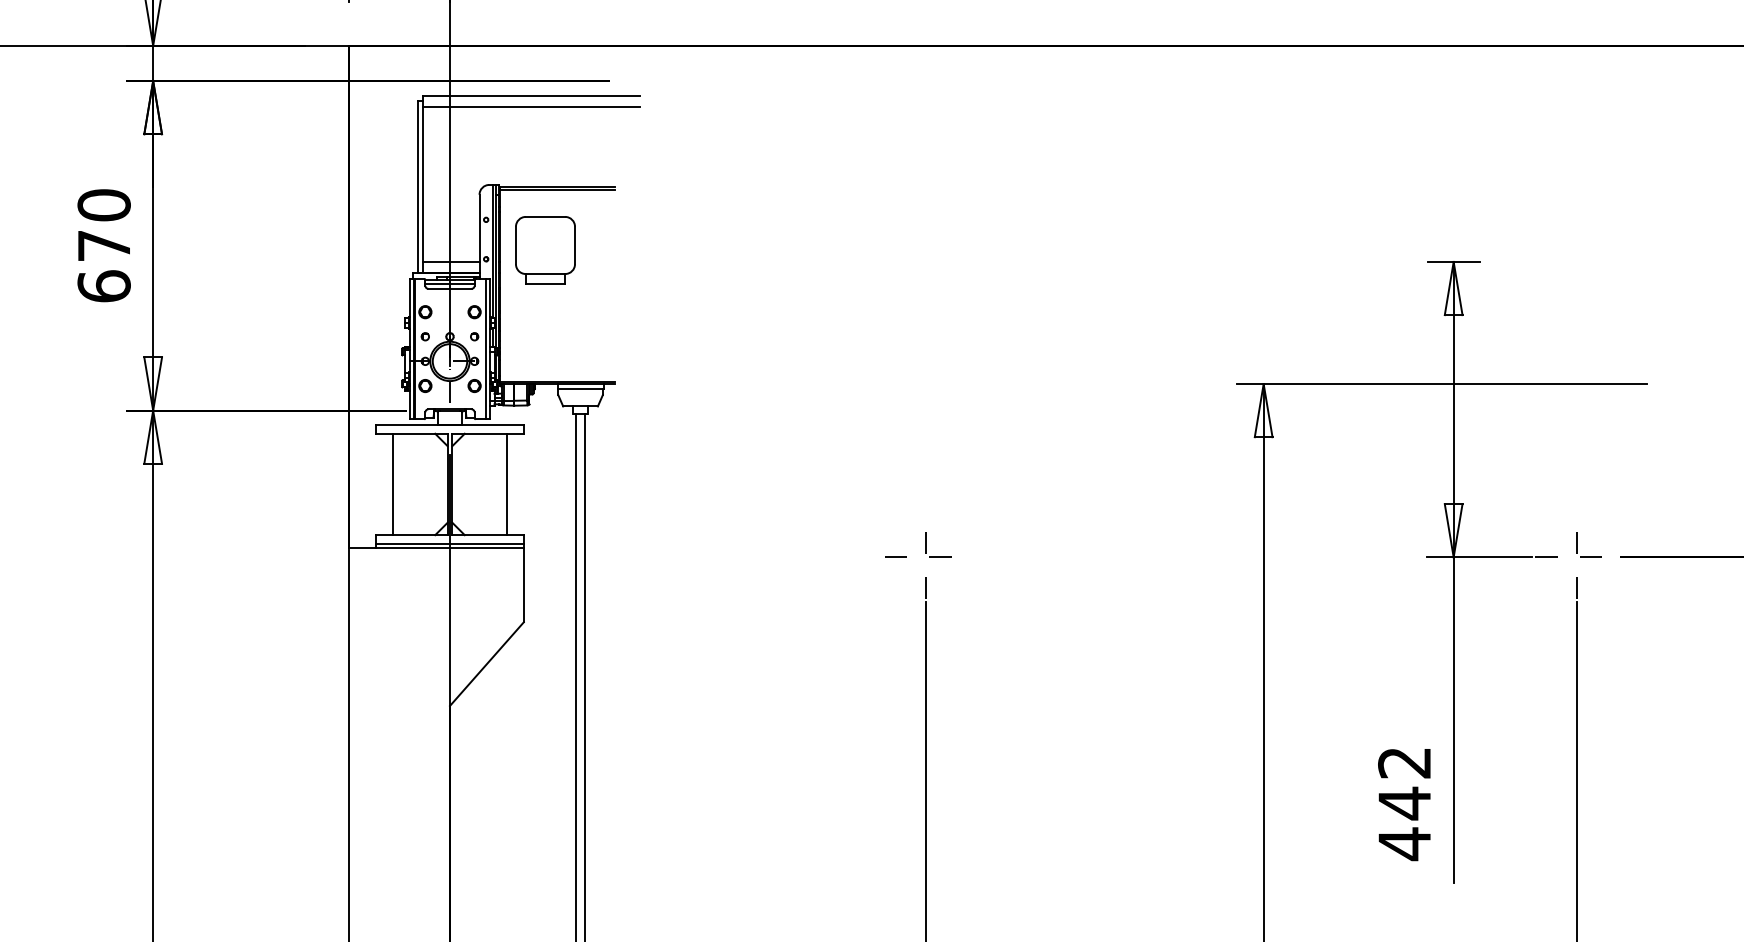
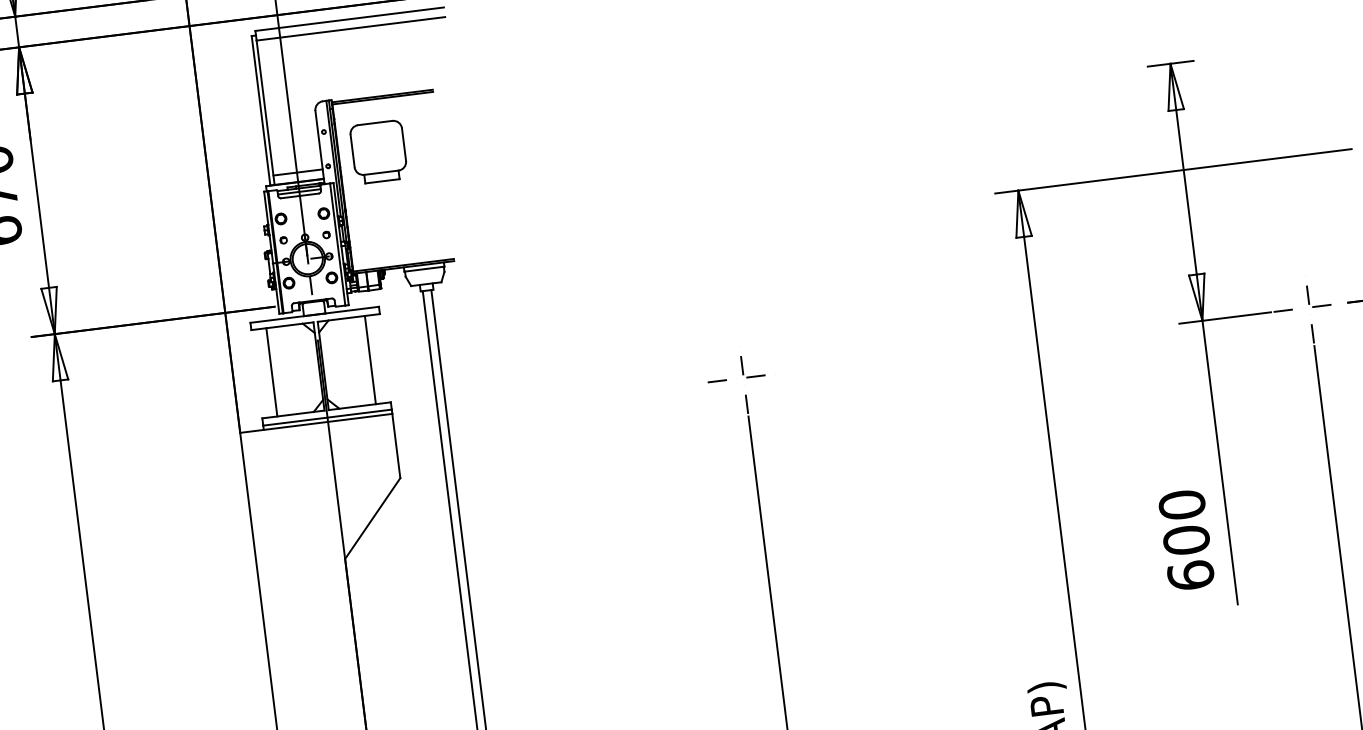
text: (1404, 803) -> (1186, 540), 442 -> 600

